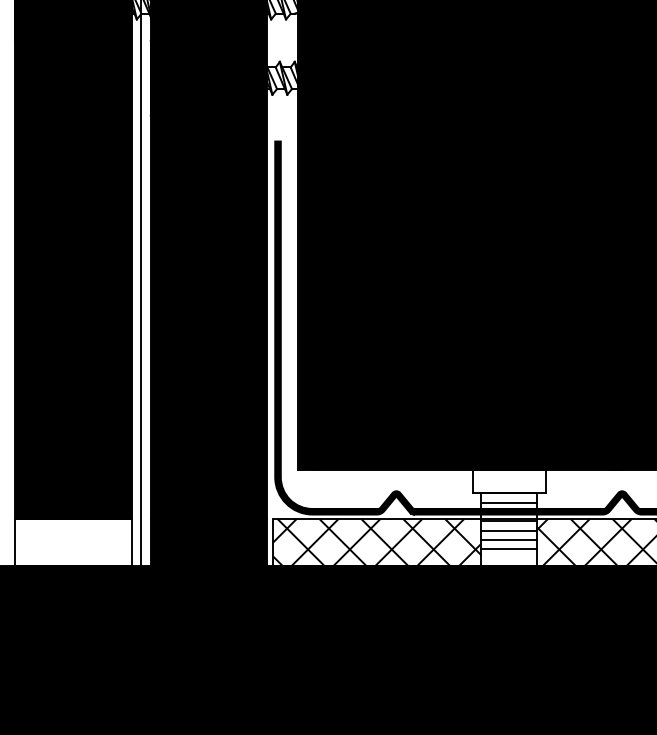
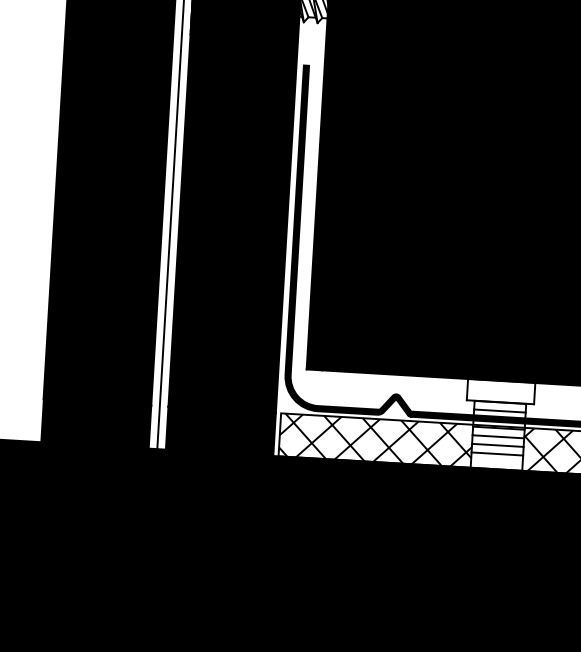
fill: (73, 542) -> (96, 423), added

